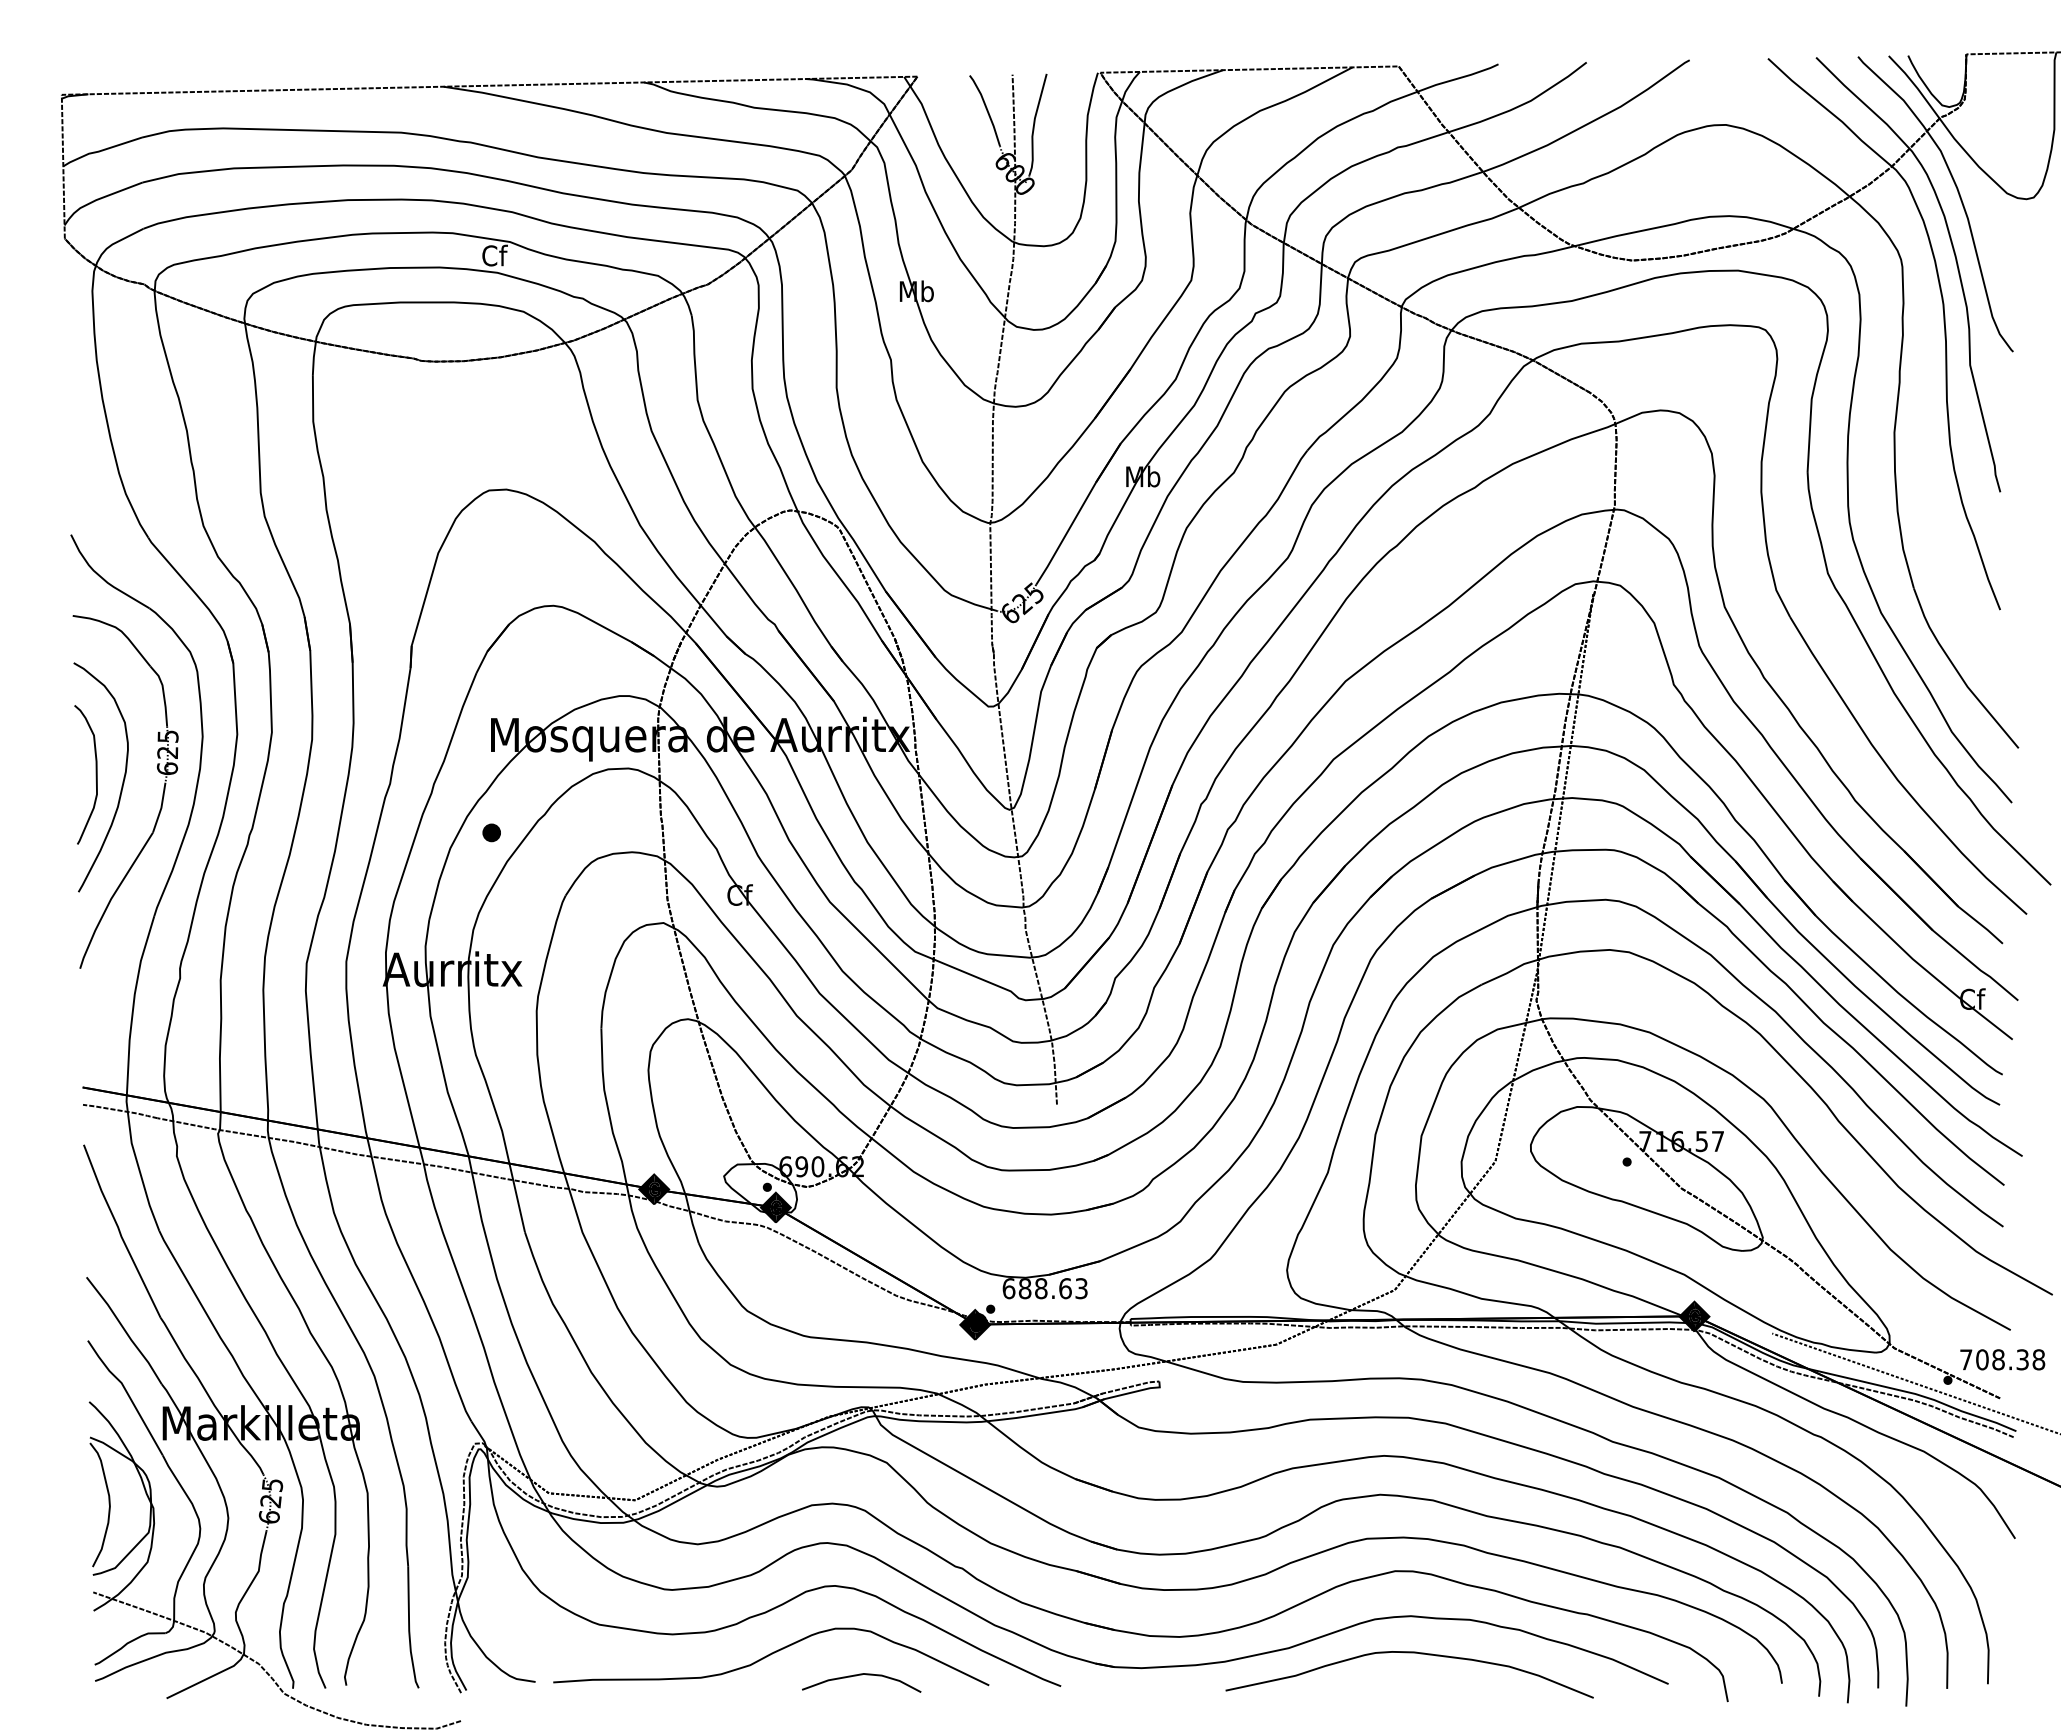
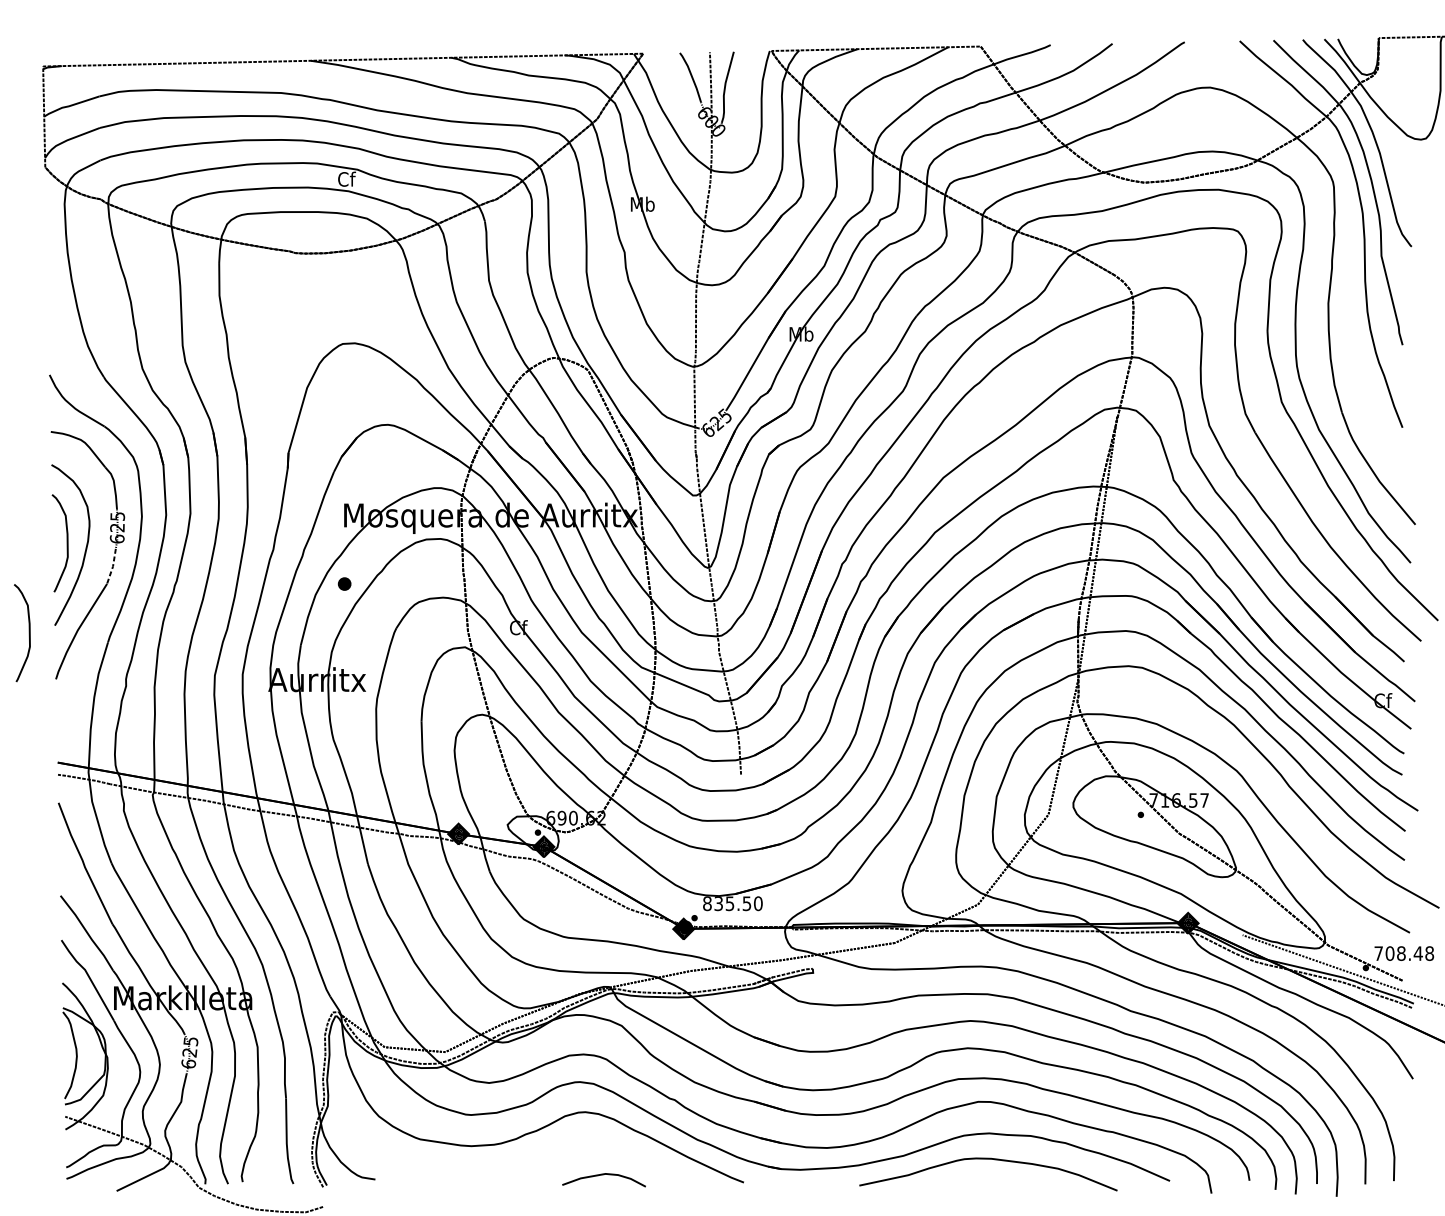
line: (161, 808) -> (113, 566), solid -> dashed
curve: (41, 902) -> (28, 632), added
text: (1044, 1288) -> (732, 903), 688.63 -> 835.50
text: (2022, 1359) -> (1418, 953), 708.38 -> 708.48
curve: (770, 1655) -> (540, 1160), removed

